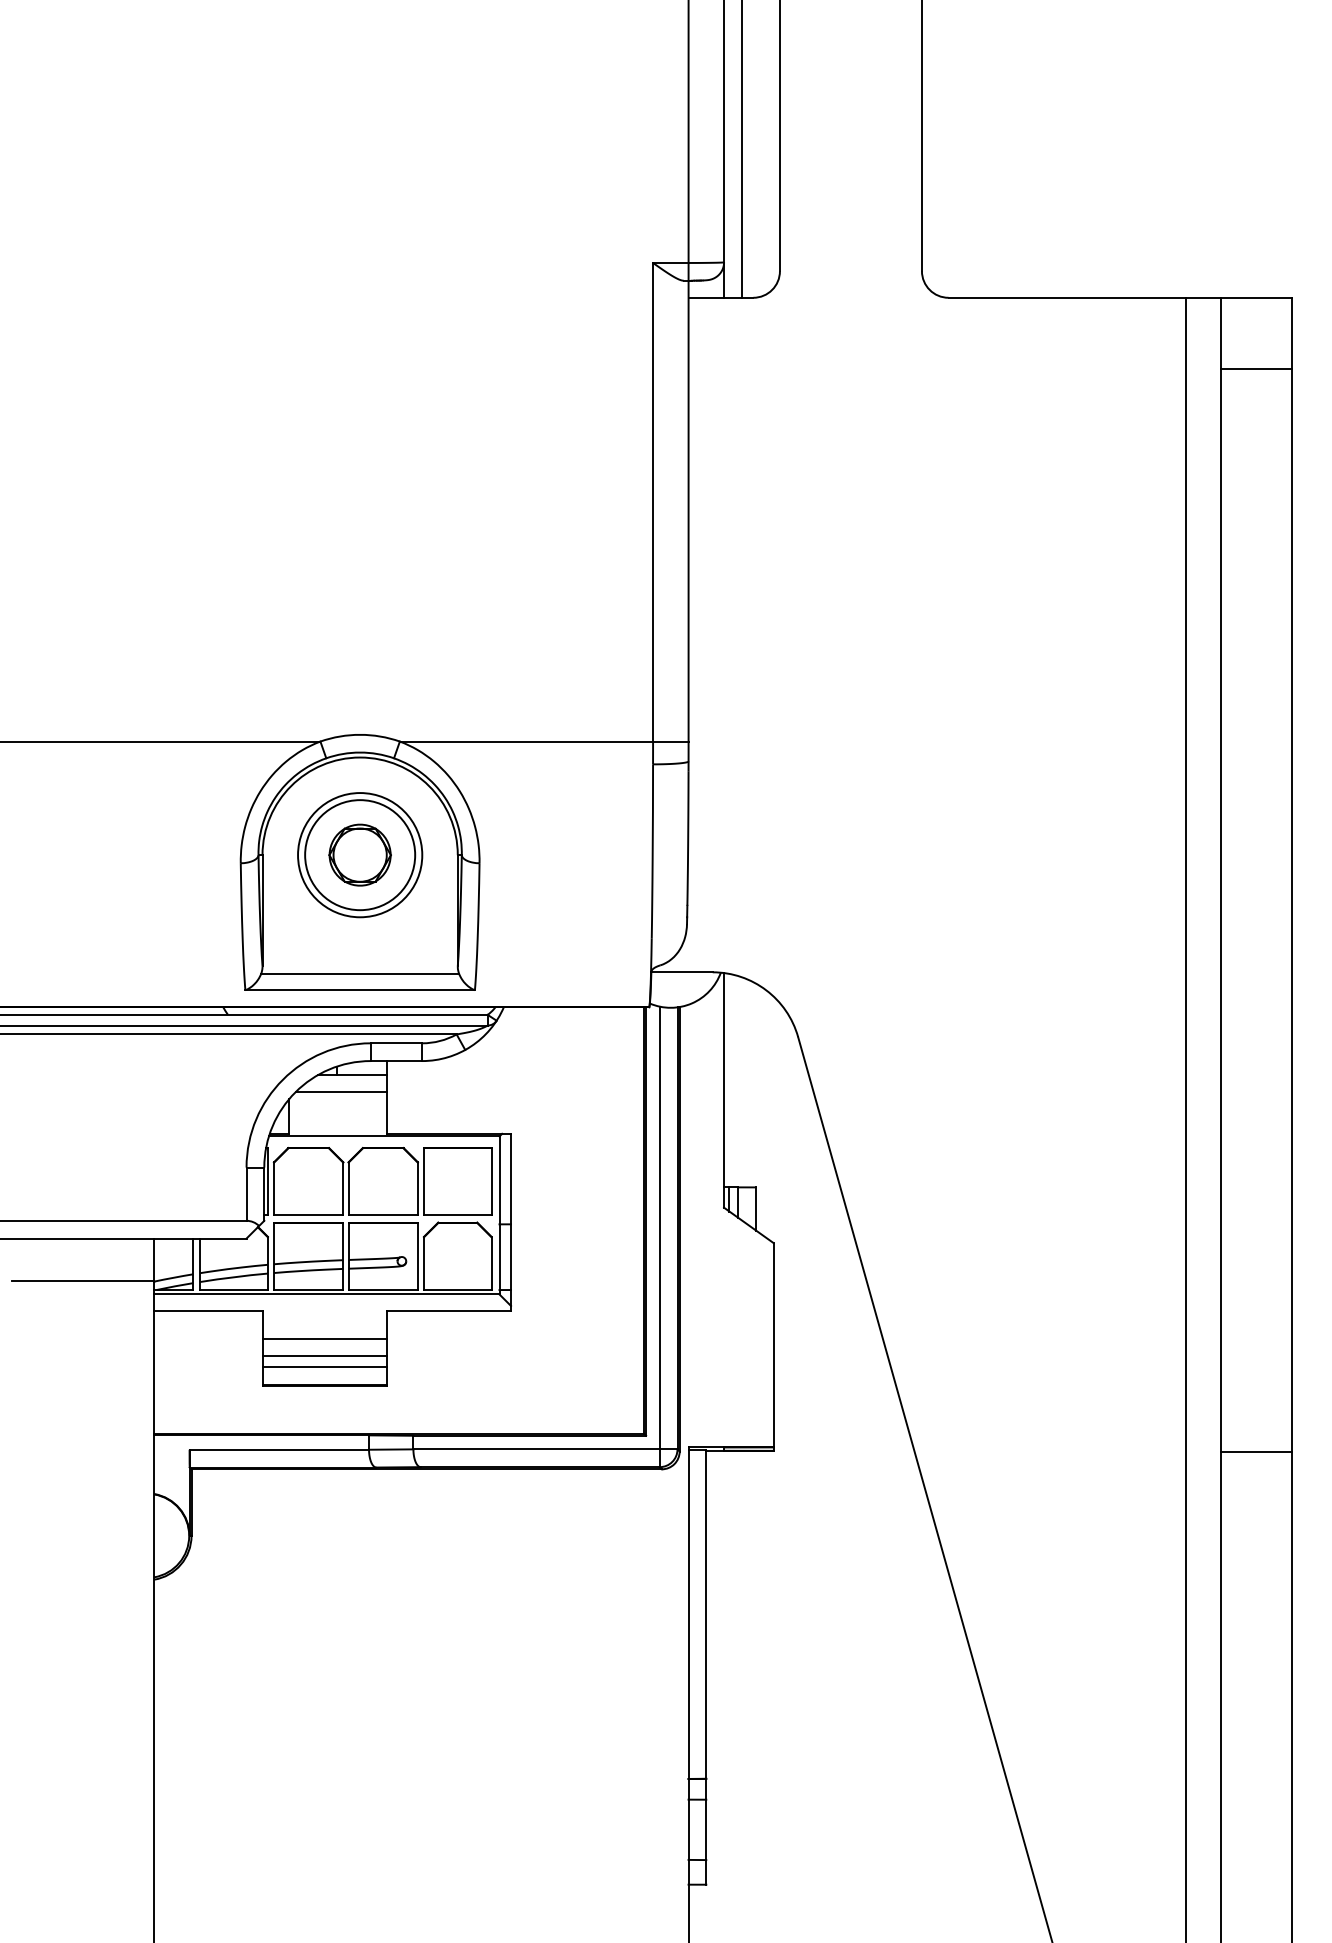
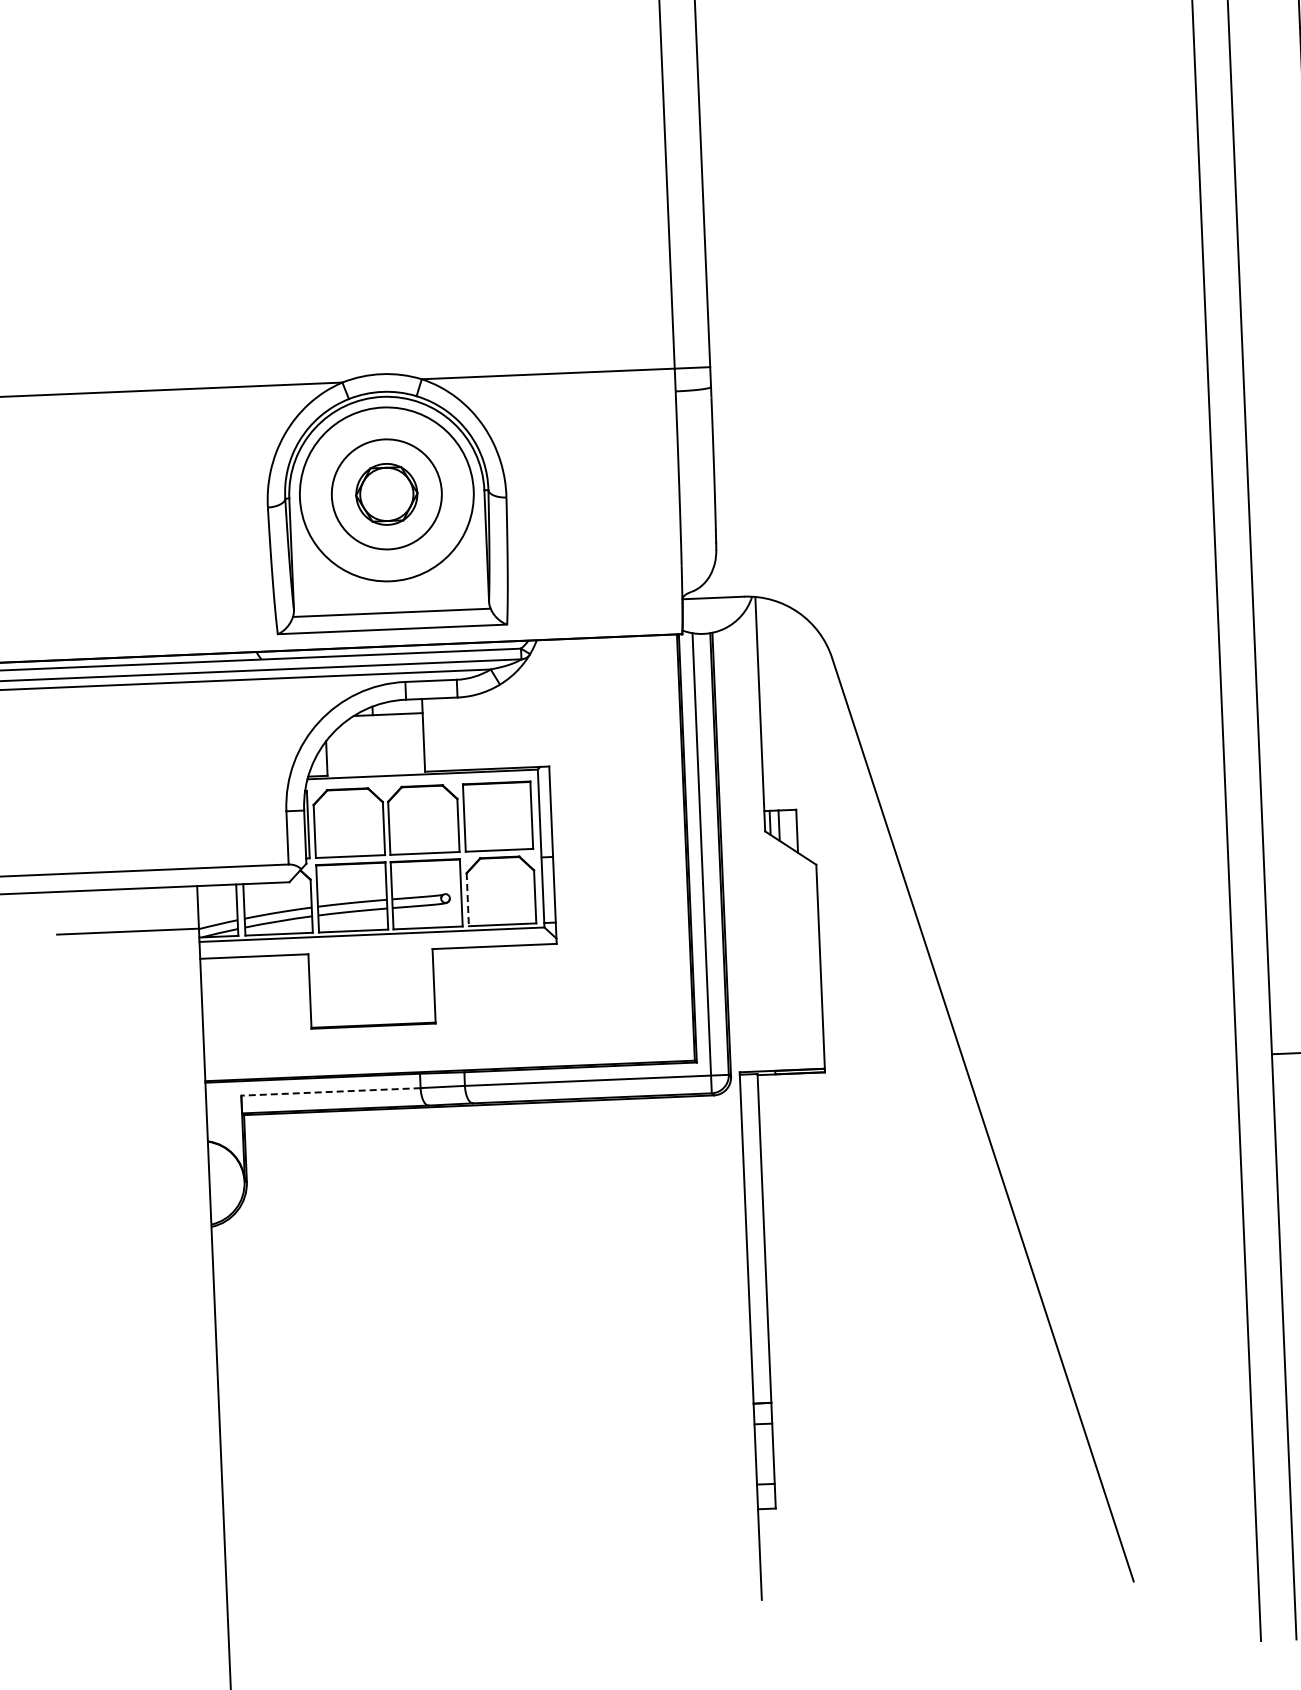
circle: (360, 855) -> (387, 494), size x1.4
line: (340, 1092) -> (377, 732), removed
line: (424, 1263) -> (468, 899), solid -> dashed
line: (324, 1338) -> (371, 978), removed
line: (324, 1355) -> (372, 995), removed
line: (324, 1367) -> (372, 1007), removed
line: (279, 1449) -> (331, 1091), solid -> dashed

